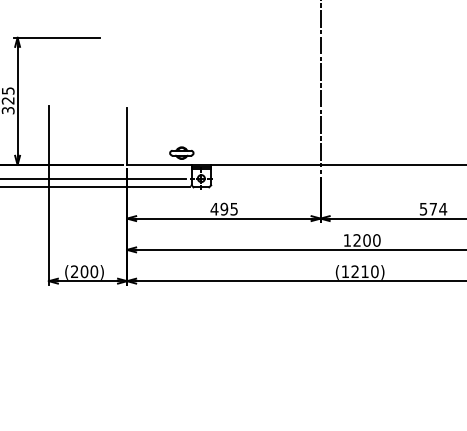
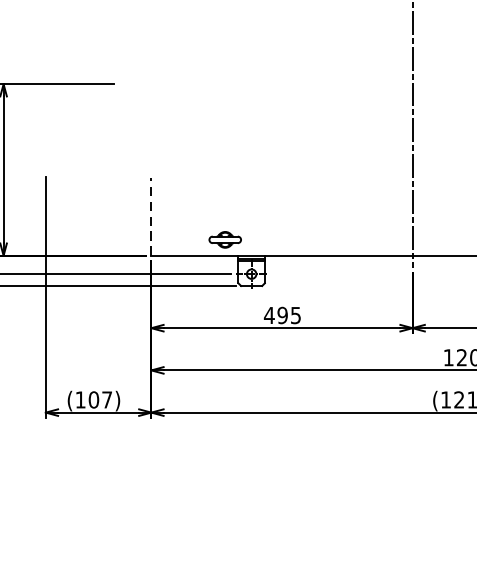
line: (127, 136) -> (151, 217), solid -> dashed
text: (84, 271) -> (93, 399), (200) -> (107)

